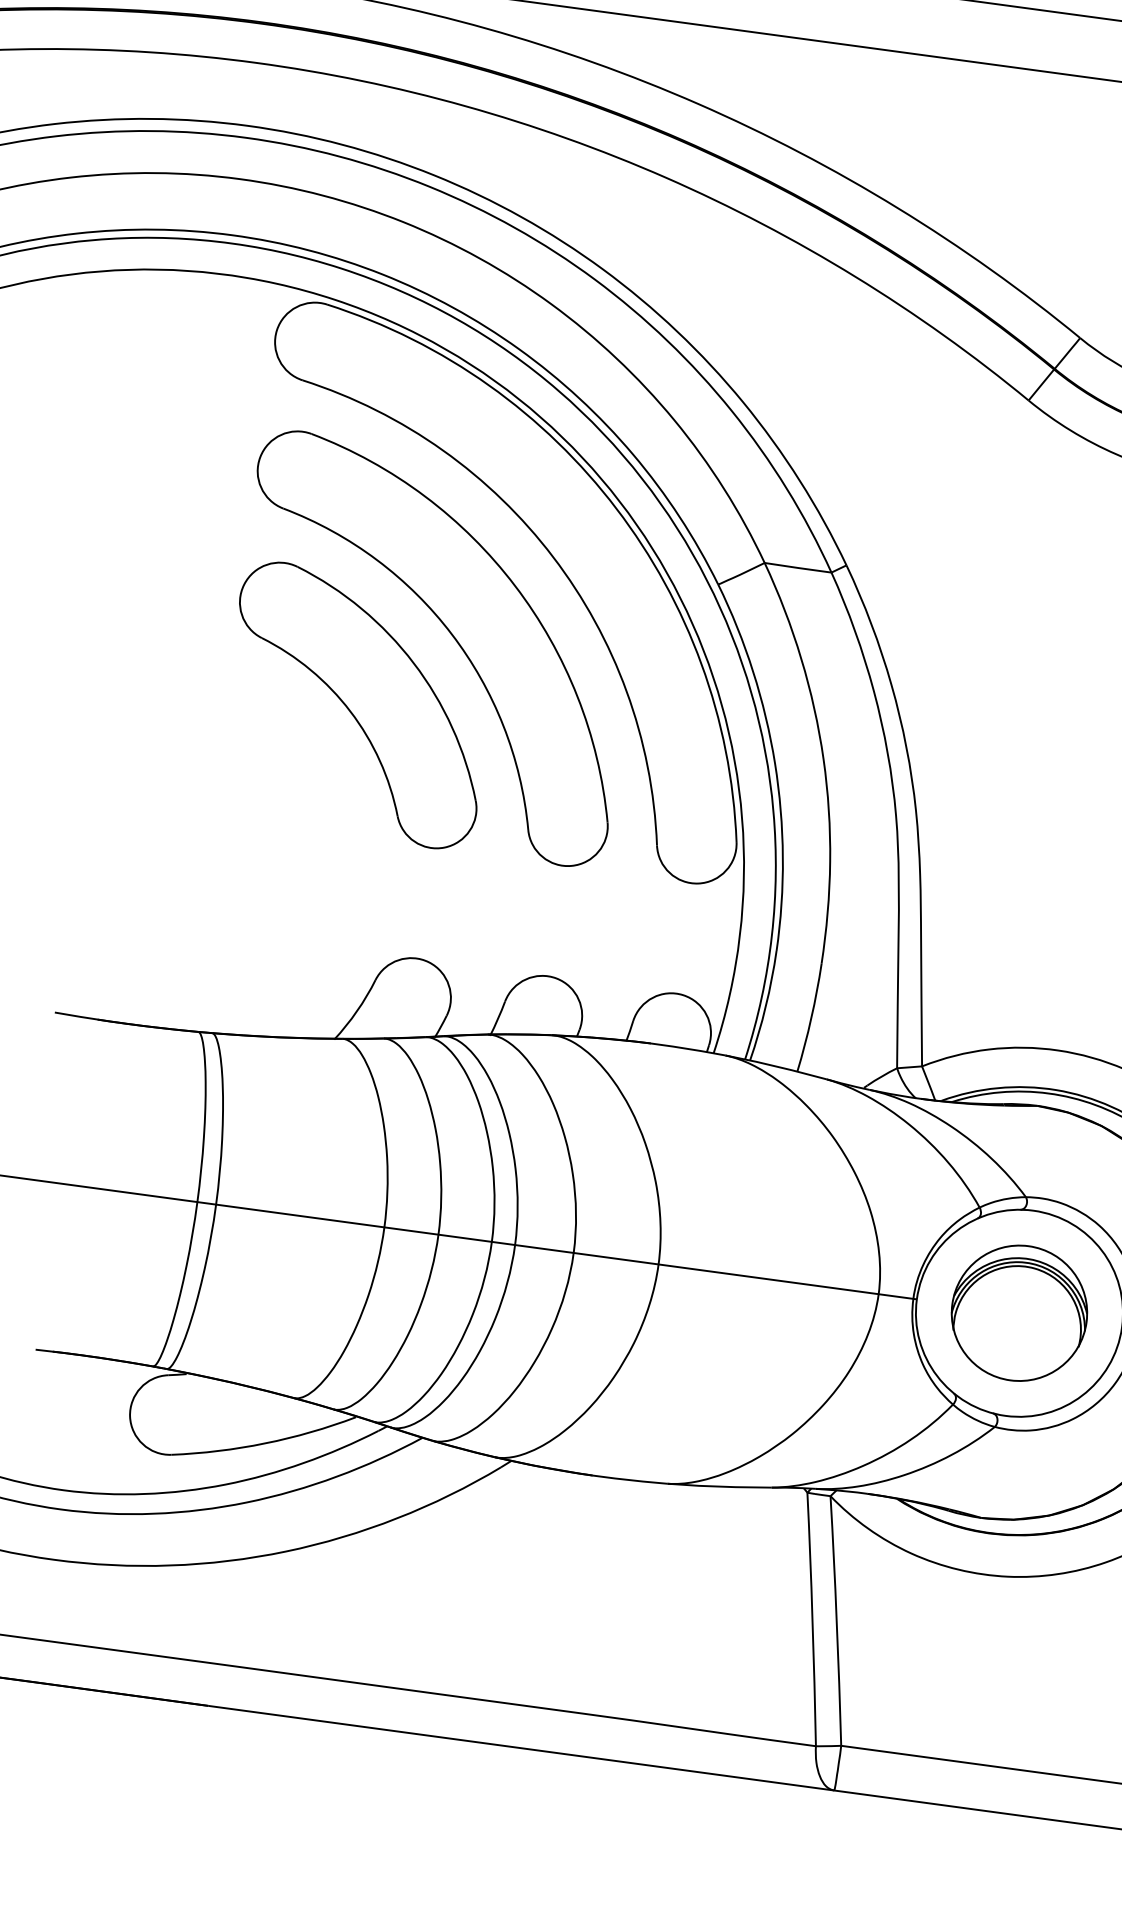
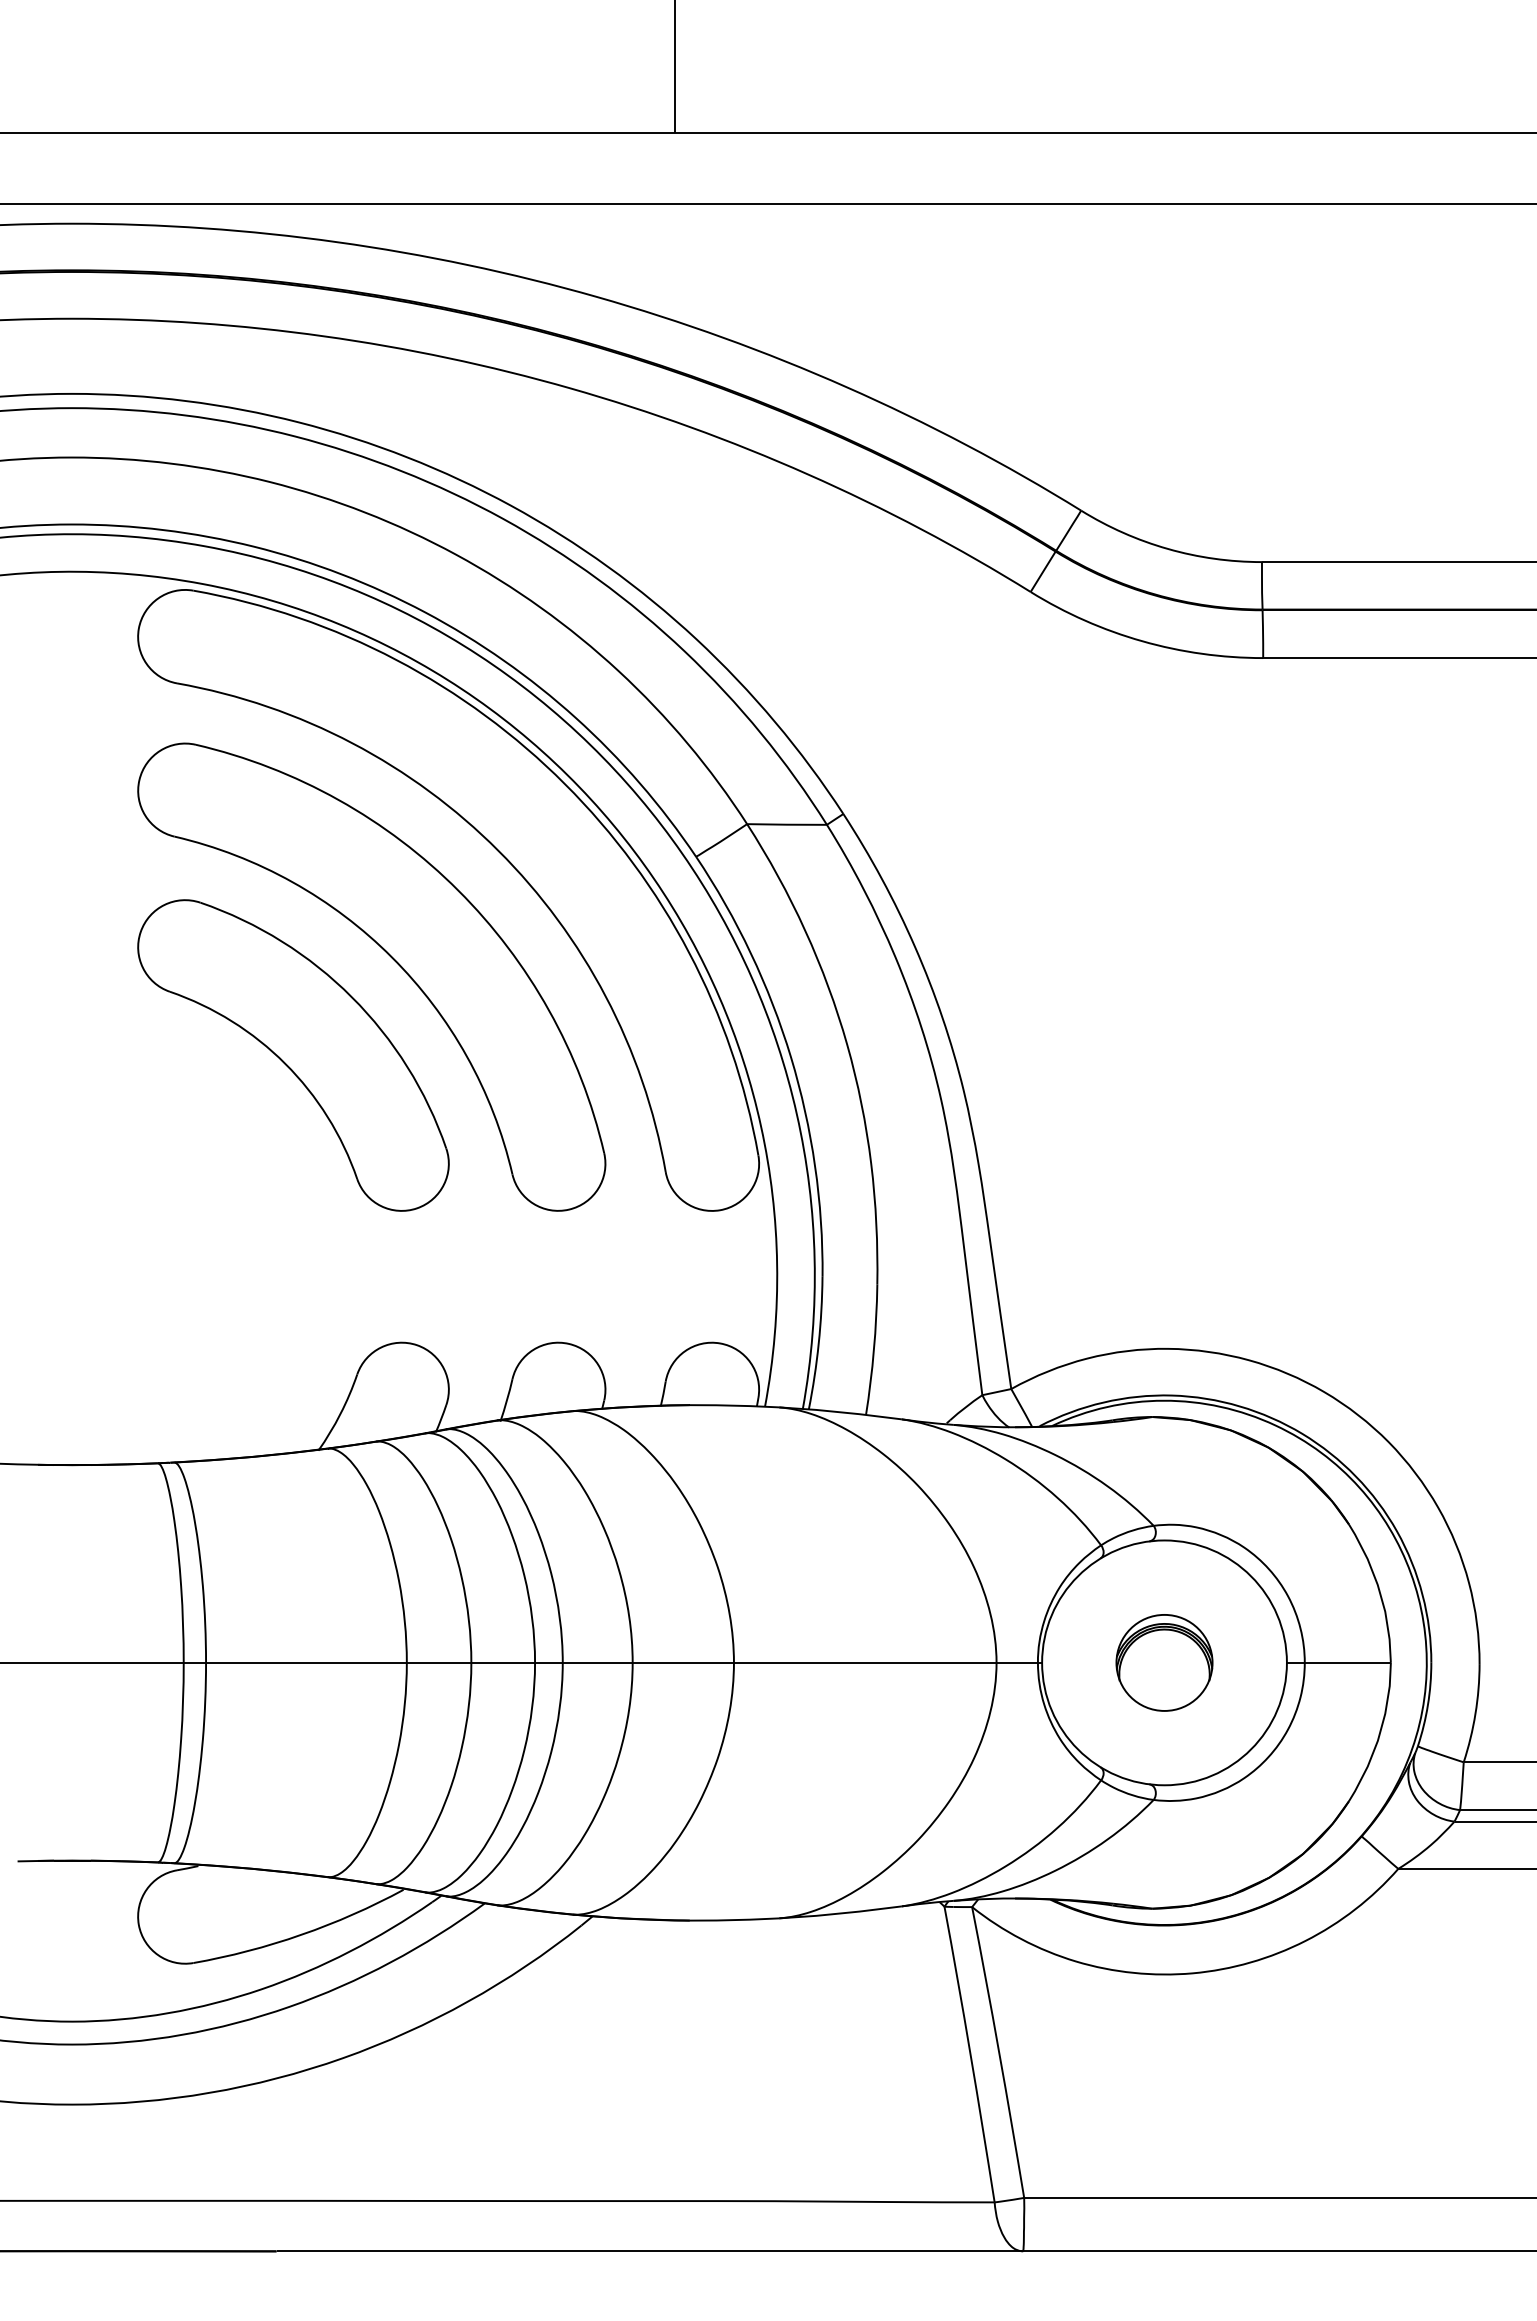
part: (1019, 1312) -> (1164, 1662), size x0.6

